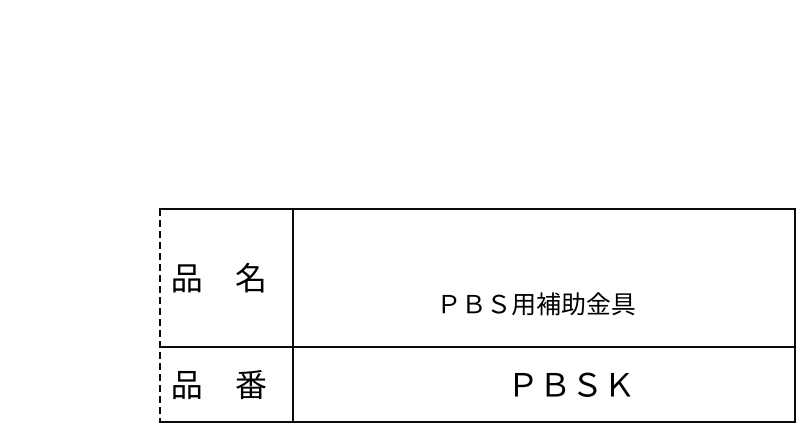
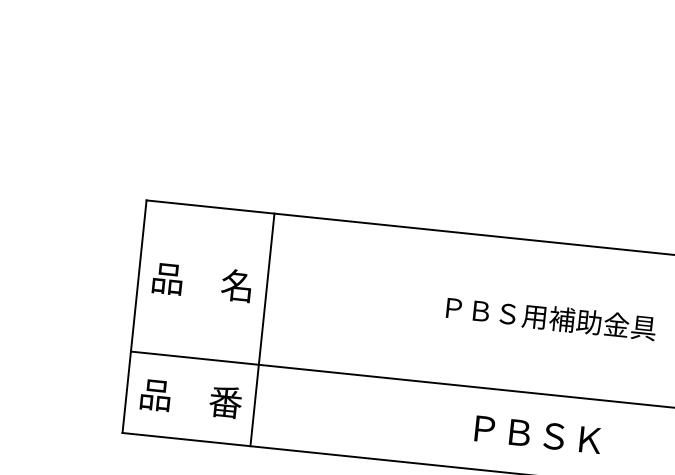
text: (538, 303) -> (551, 317), moved
line: (160, 315) -> (134, 316), dashed -> solid
line: (293, 315) -> (262, 329), moved
text: (572, 384) -> (538, 434), moved

